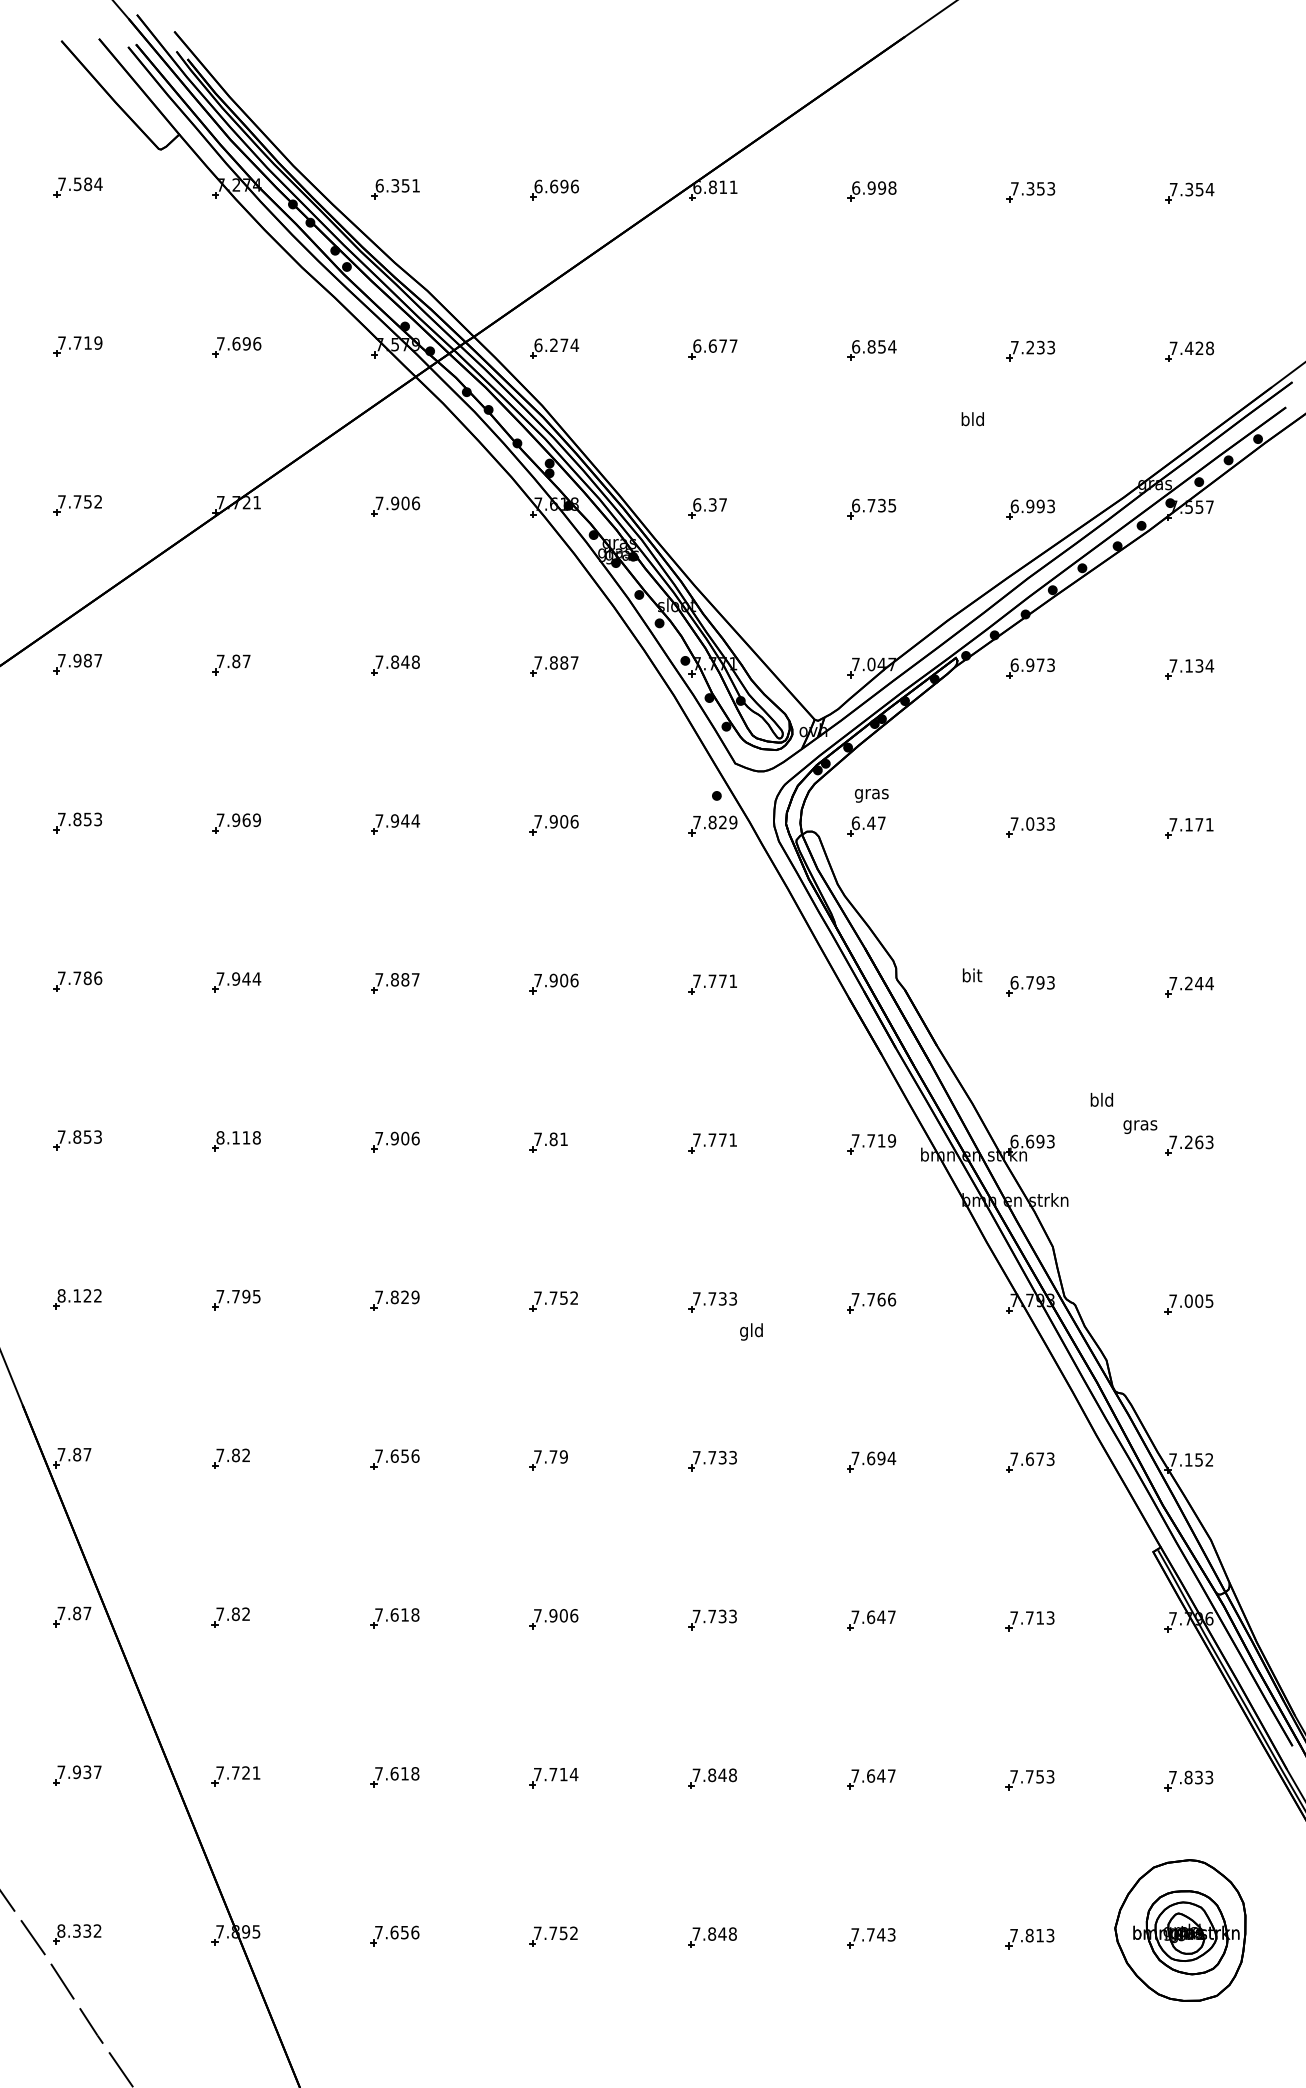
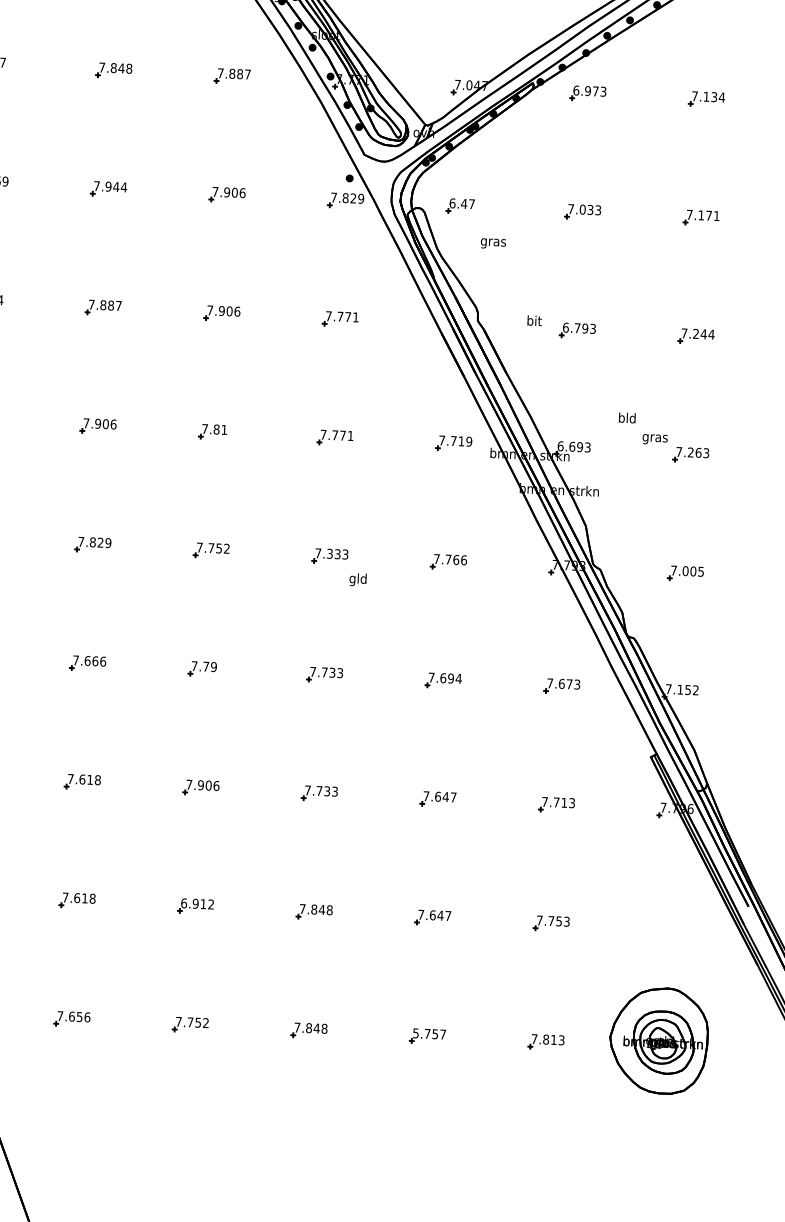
text: (871, 795) -> (493, 243), moved
text: (712, 1298) -> (330, 553), 7.733 -> 7.333
text: (405, 1455) -> (95, 660), 7.656 -> 7.666
text: (555, 1774) -> (197, 903), 7.714 -> 6.912
part: (1188, 1780) -> (669, 929), removed
text: (873, 1934) -> (429, 1033), 7.743 -> 5.757

